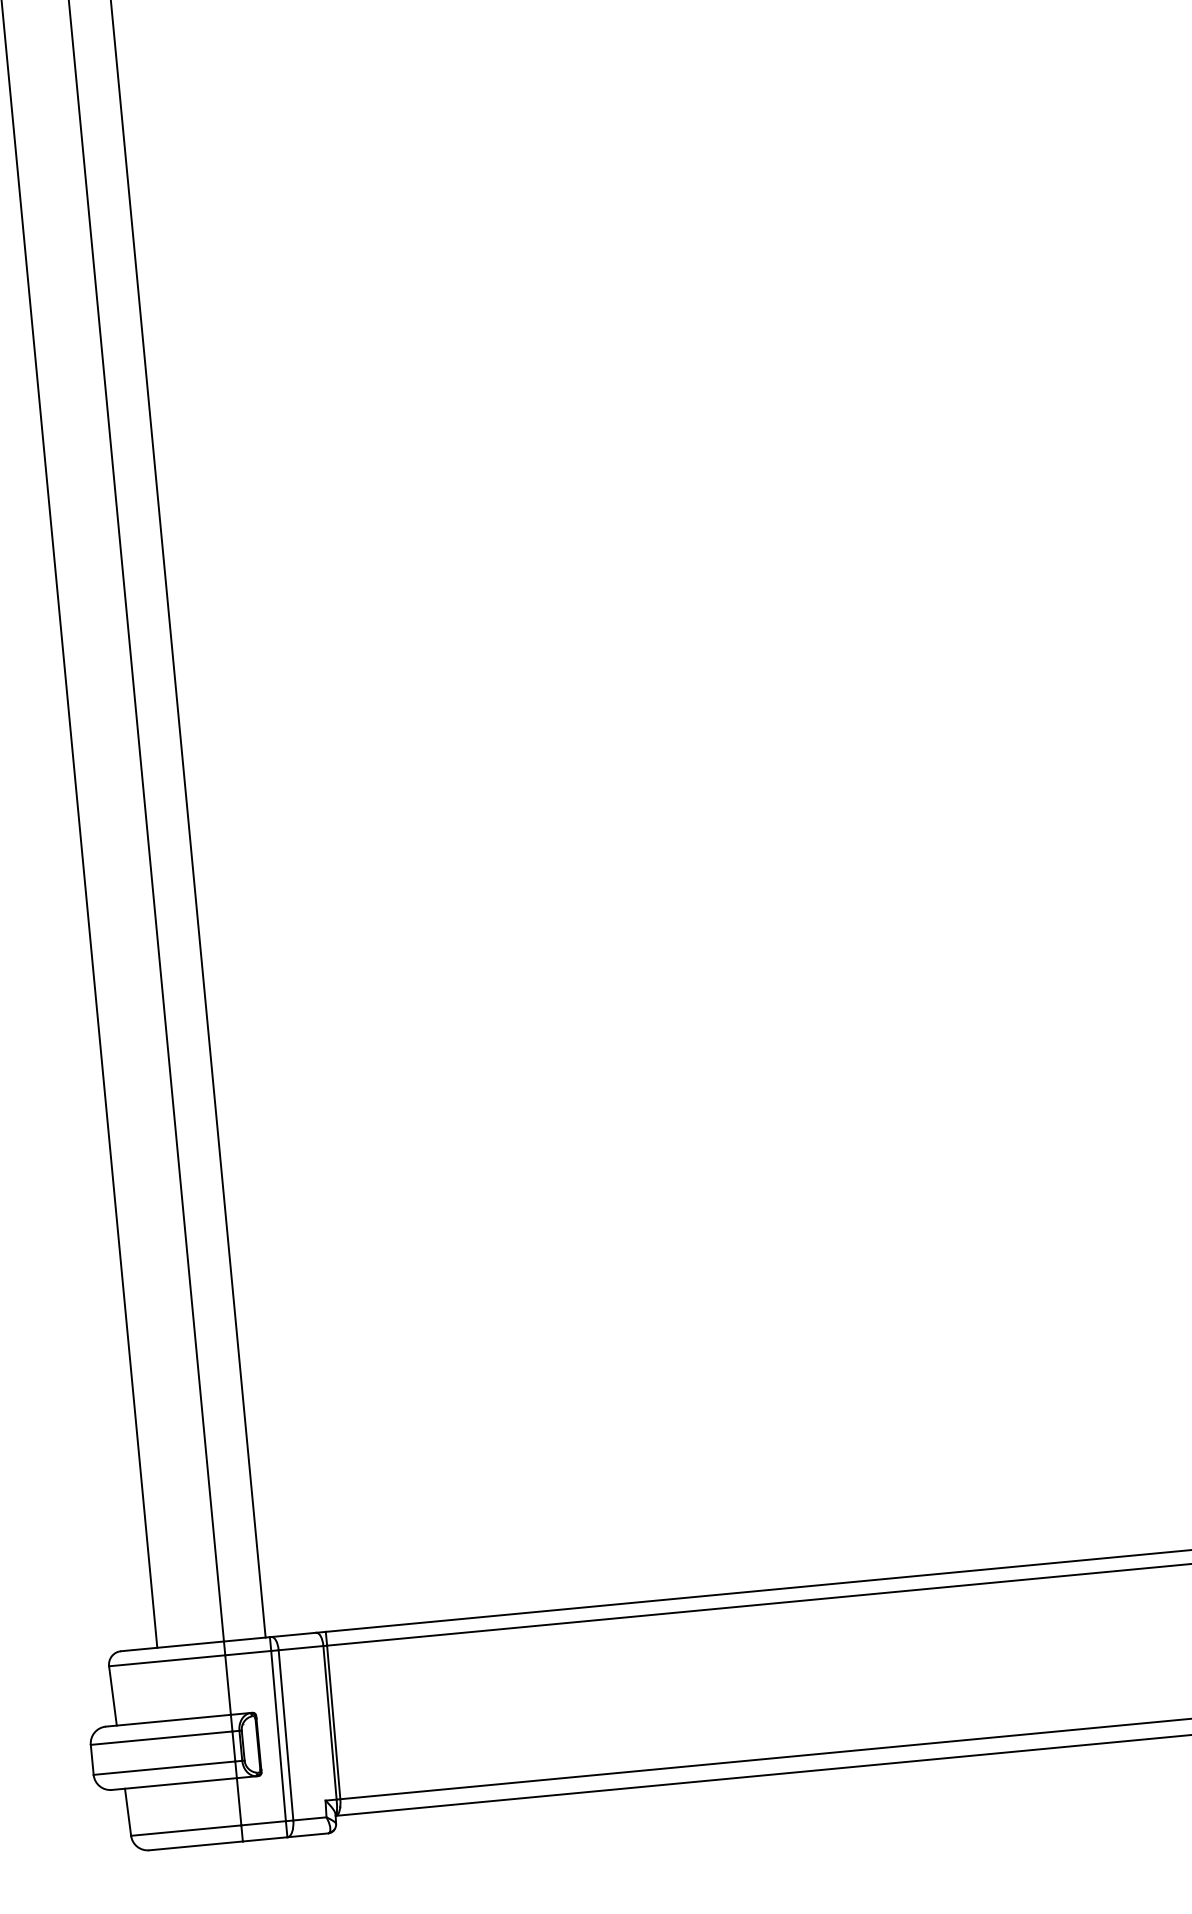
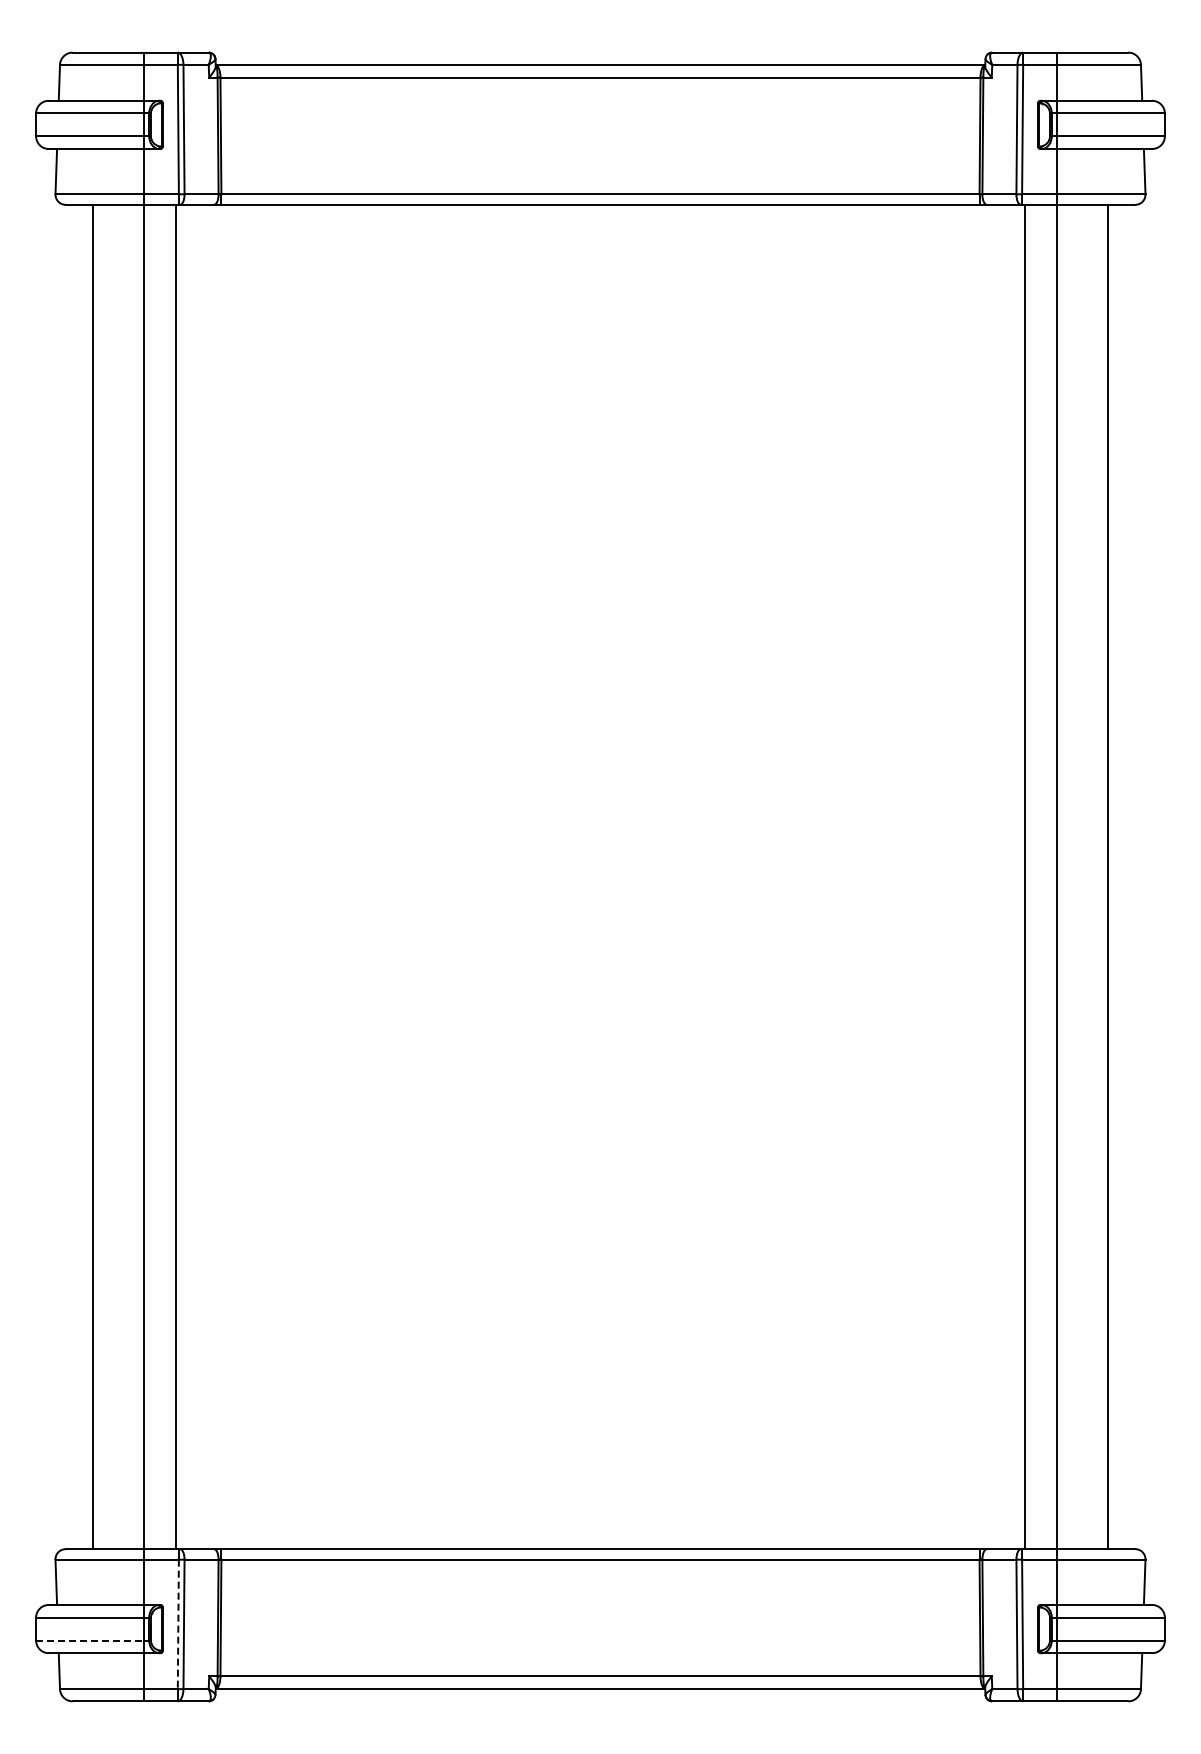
line: (278, 1736) -> (178, 1624), solid -> dashed
line: (165, 1768) -> (90, 1640), solid -> dashed

